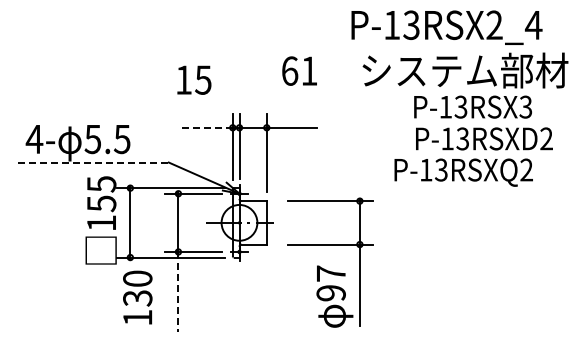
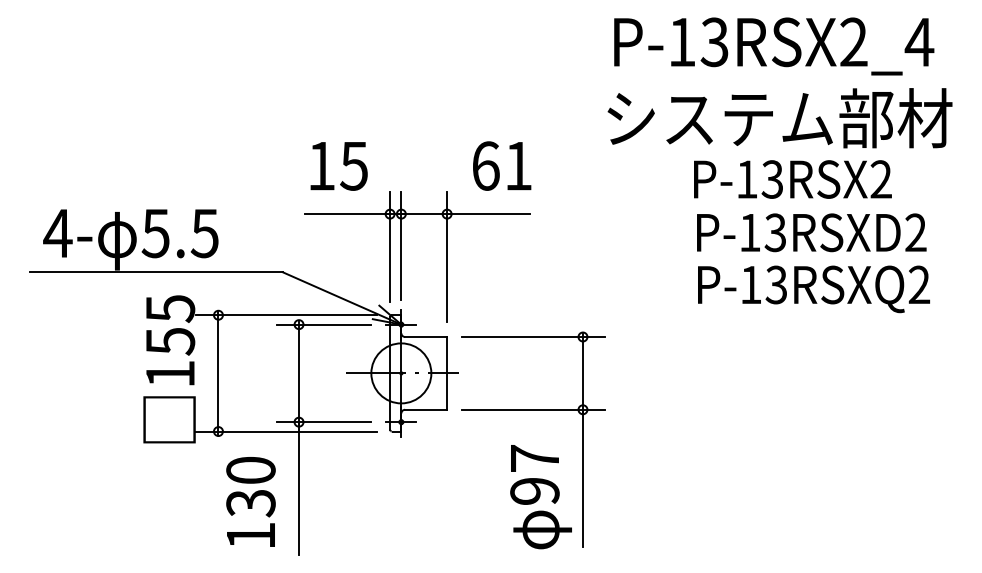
text: (446, 27) -> (773, 46), moved
text: (299, 70) -> (501, 165), moved
text: (194, 79) -> (339, 165), moved
text: (525, 107) -> (880, 180), P-13RSX3 -> P-13RSX2
line: (206, 127) -> (346, 213), dashed -> solid
line: (93, 162) -> (156, 272), dashed -> solid
text: (463, 172) -> (813, 289), moved
part: (326, 269) -> (527, 451), moved
line: (178, 291) -> (299, 488), dashed -> solid
text: (137, 297) -> (250, 501), moved

